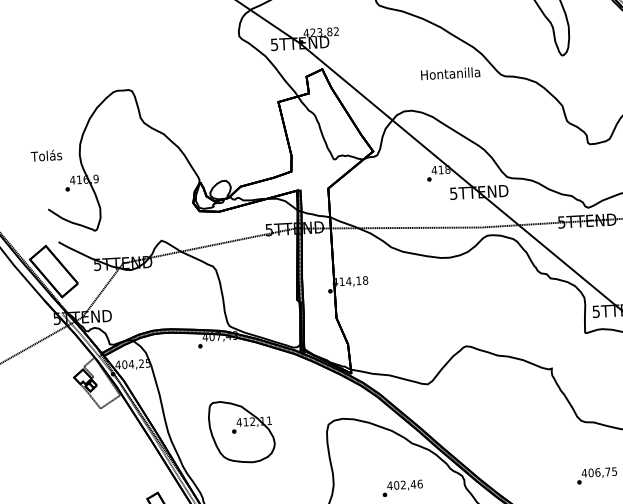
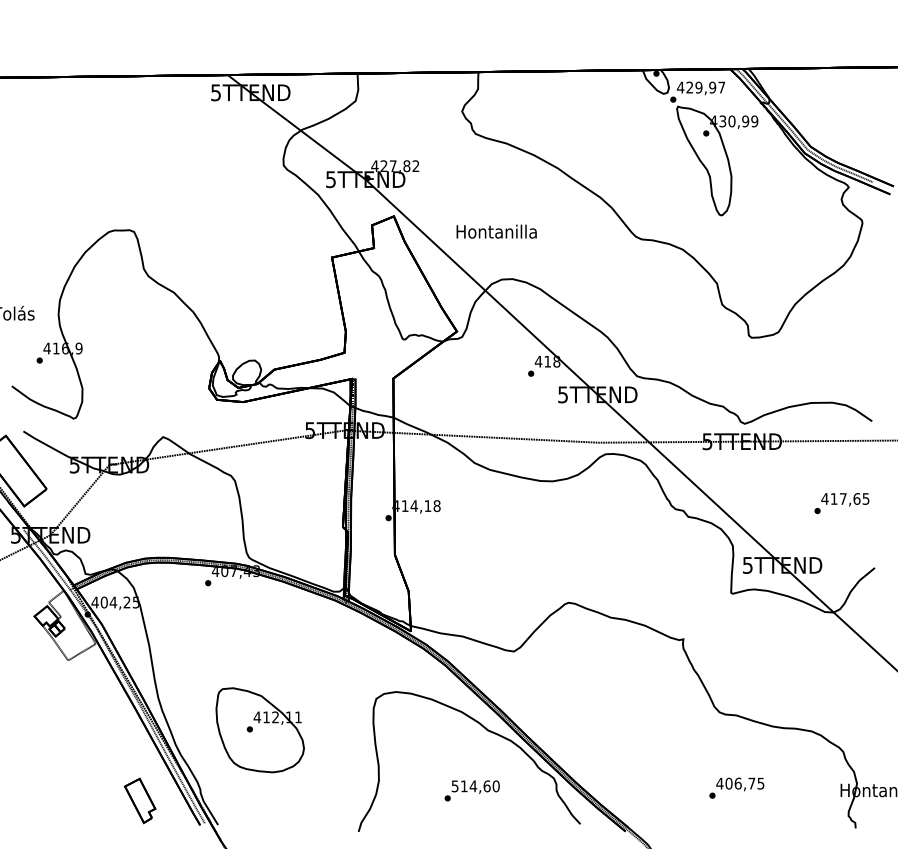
text: (319, 32) -> (392, 166), 423,82 -> 427,82
text: (450, 73) -> (496, 231), moved
part: (241, 432) -> (259, 730), moved
text: (404, 485) -> (475, 786), 402,46 -> 514,60

